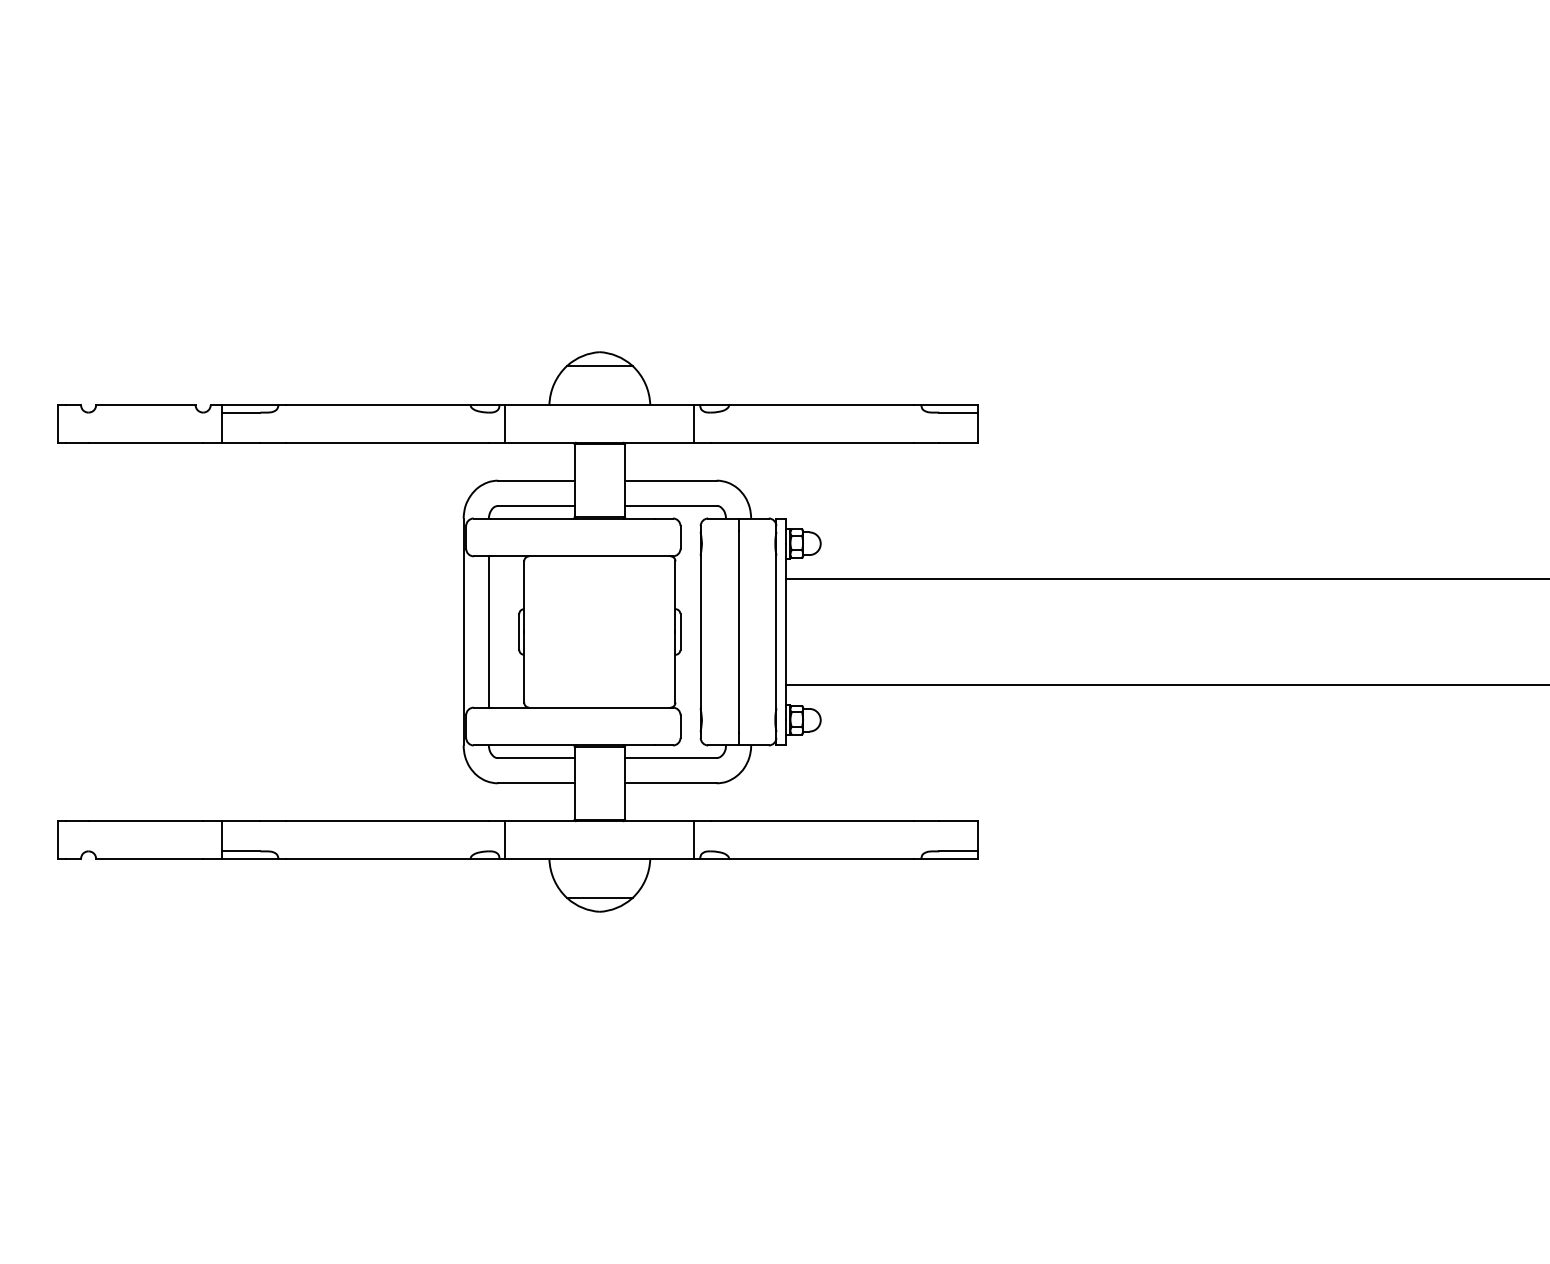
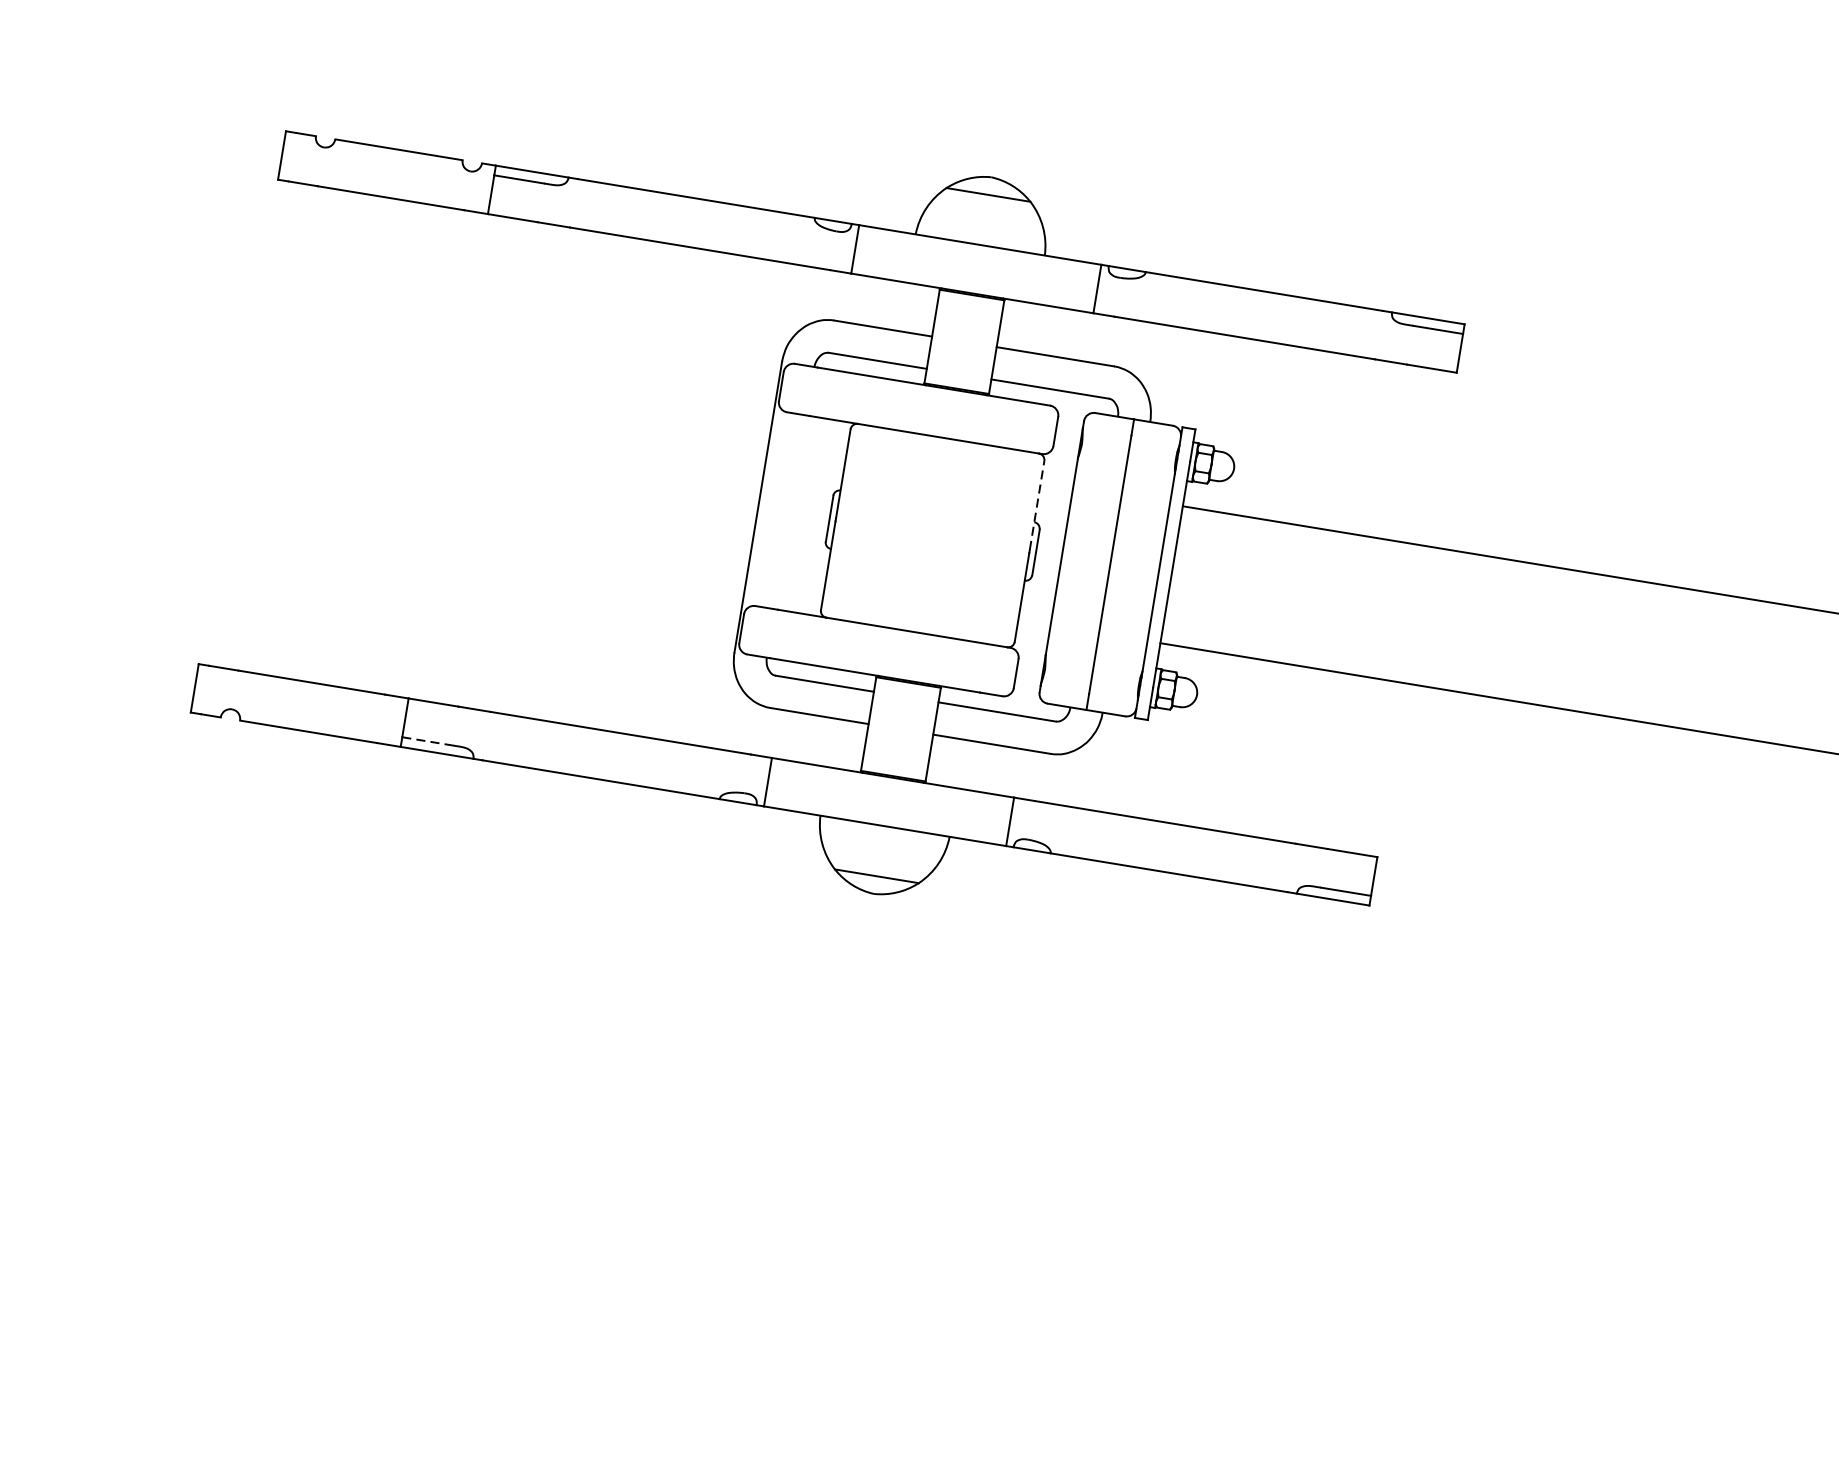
line: (675, 596) -> (1037, 506), solid -> dashed
line: (488, 631) -> (790, 511), removed
line: (241, 851) -> (427, 741), solid -> dashed

